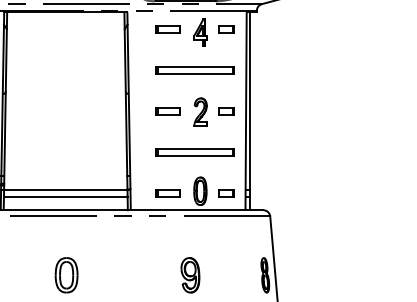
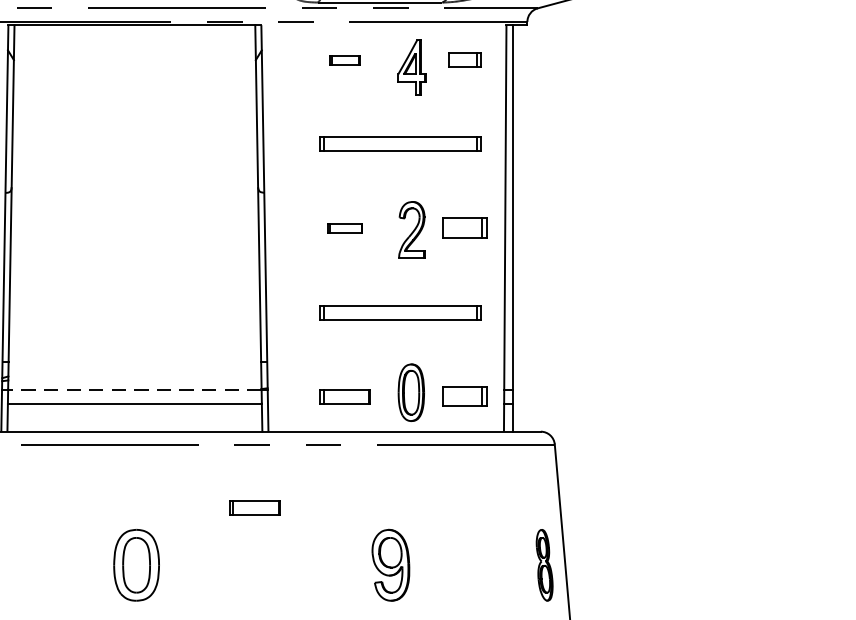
part: (167, 29) -> (343, 60), size x0.6
part: (167, 111) -> (343, 228), size x0.7
part: (226, 111) -> (464, 228), size x1.4
line: (65, 189) -> (134, 389), solid -> dashed
part: (226, 193) -> (464, 397), size x1.4
part: (123, 247) -> (253, 508), added

